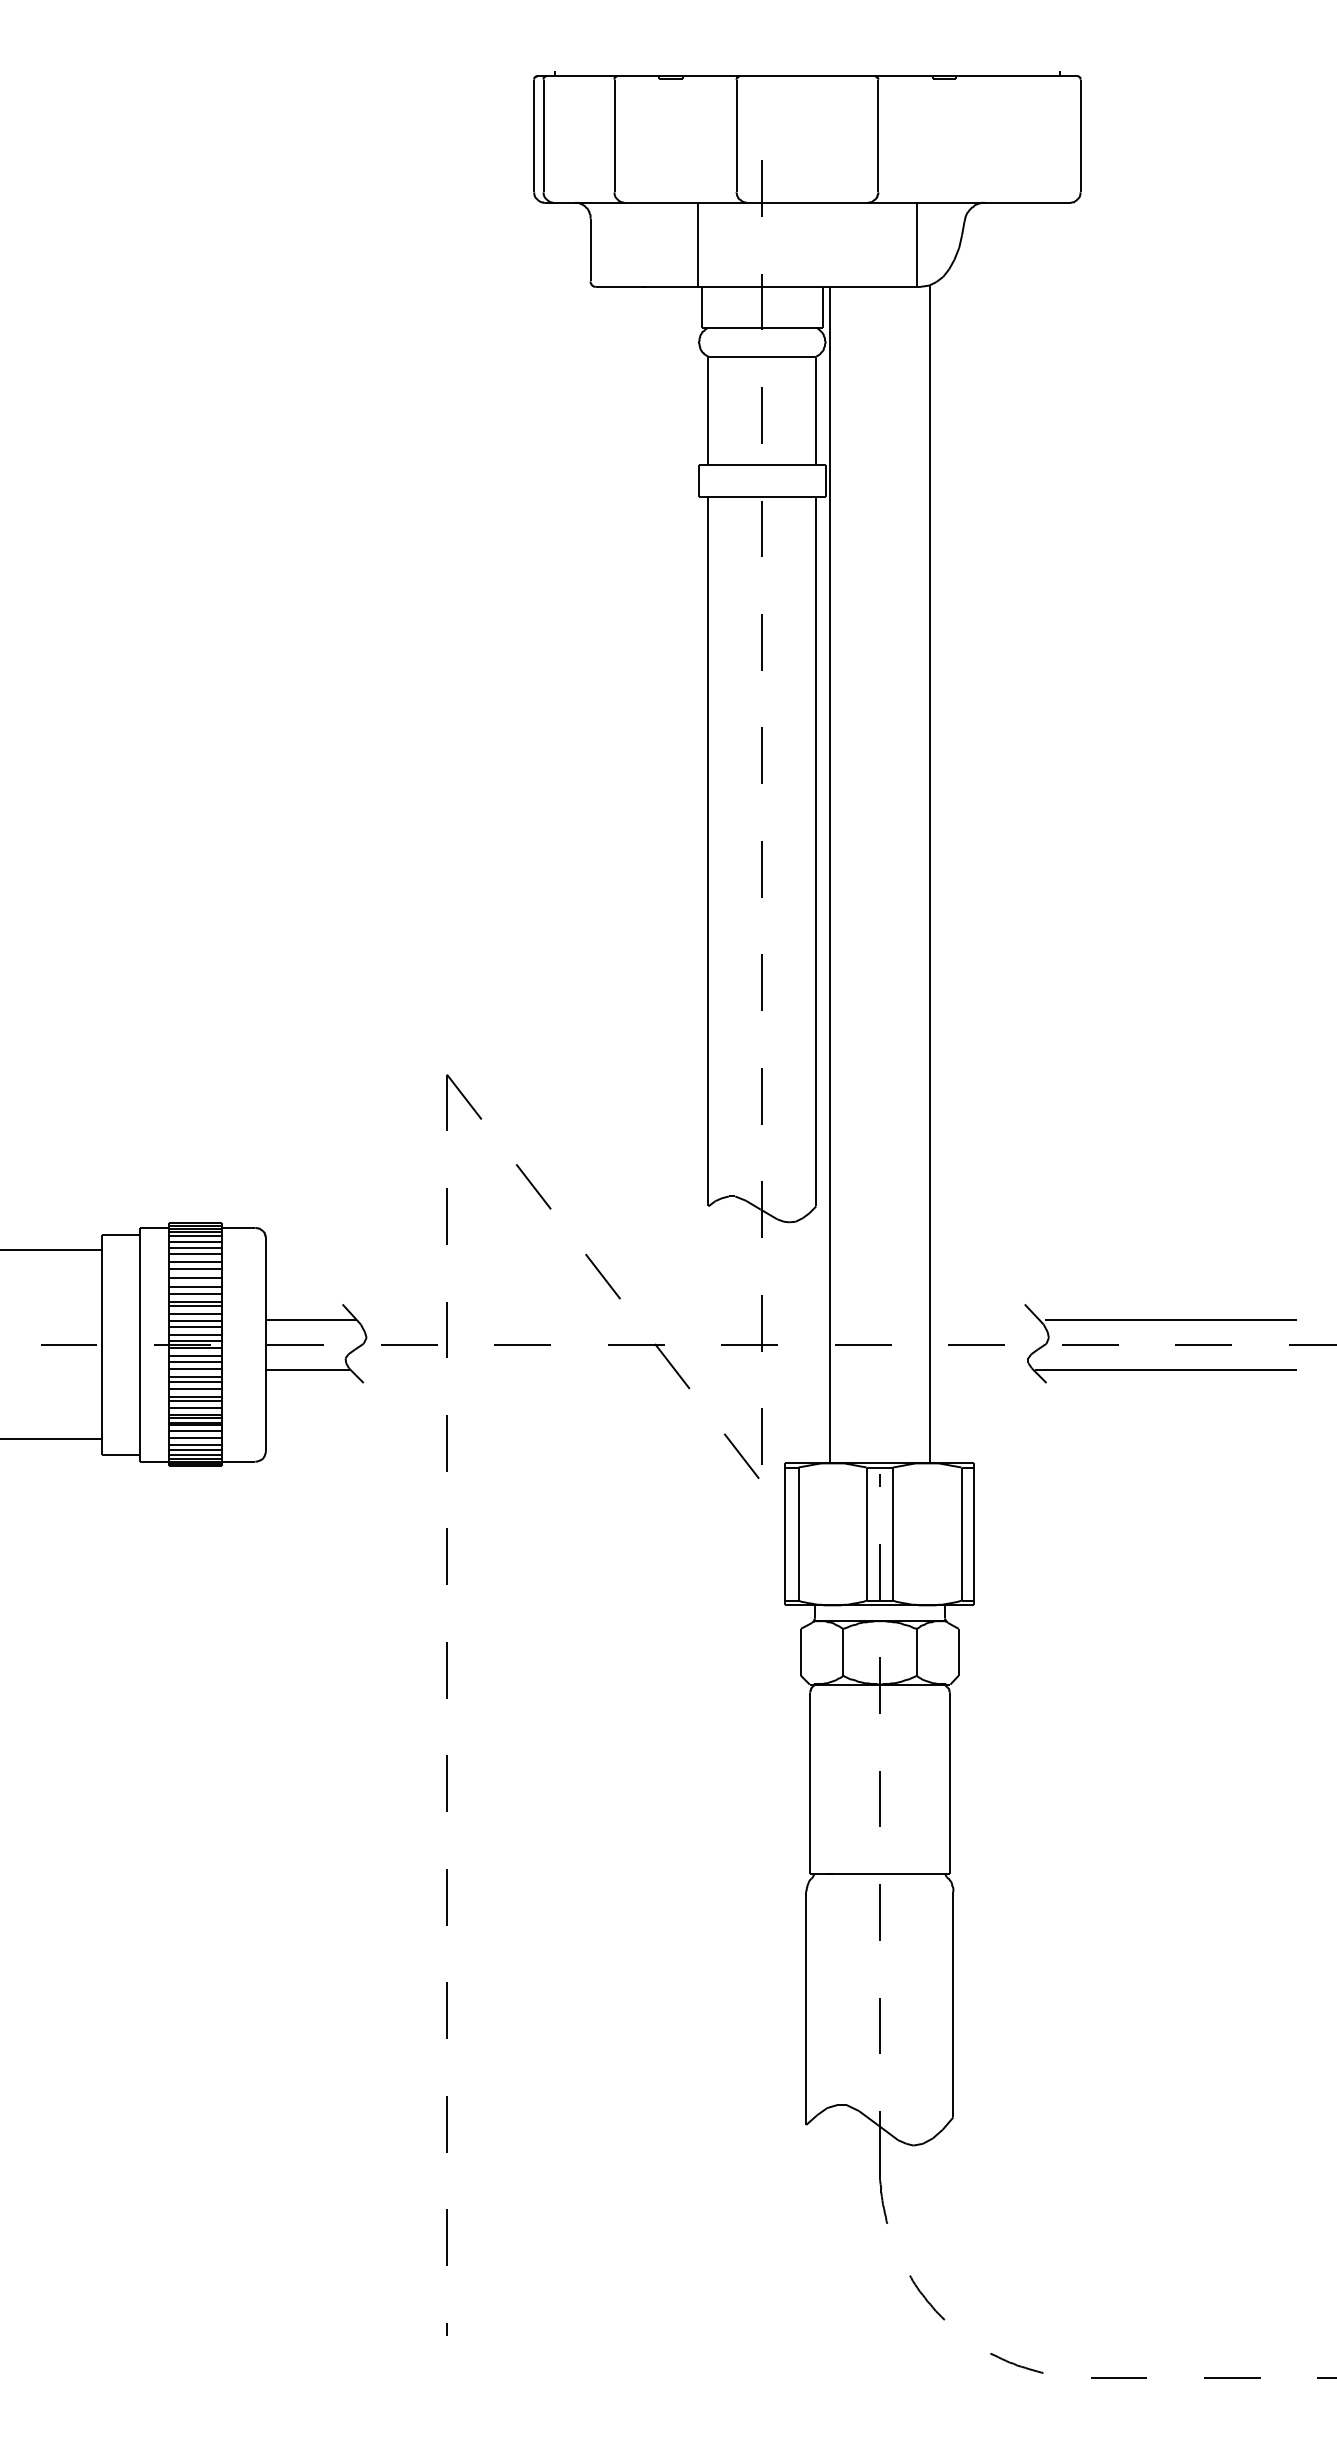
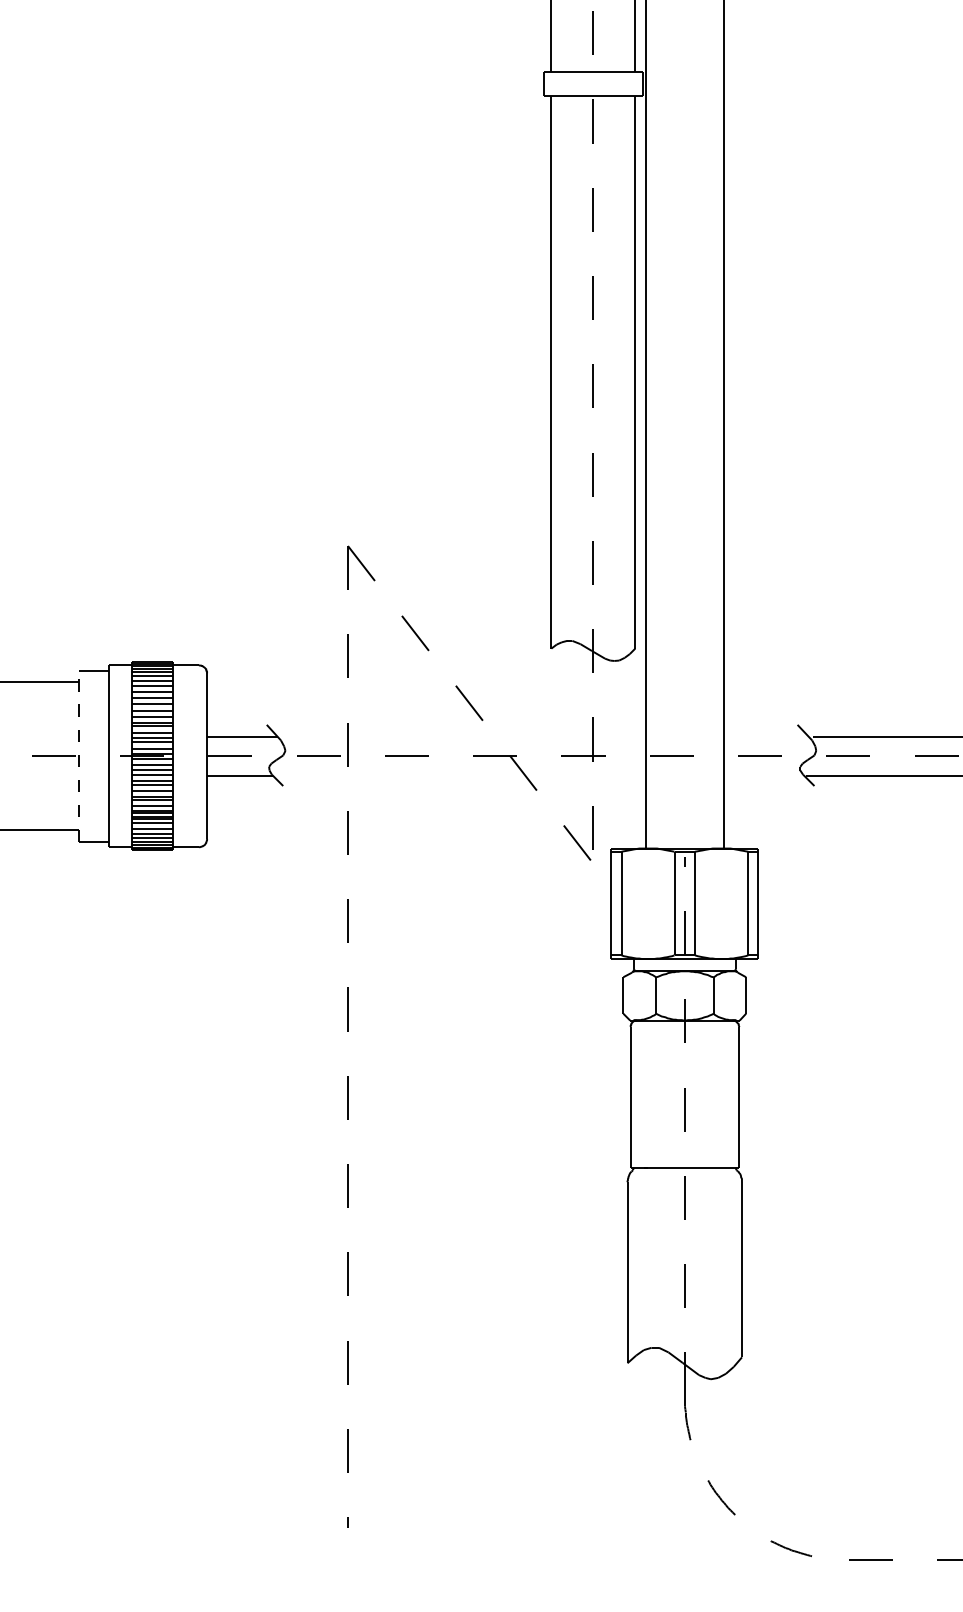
line: (101, 1344) -> (79, 756), solid -> dashed

